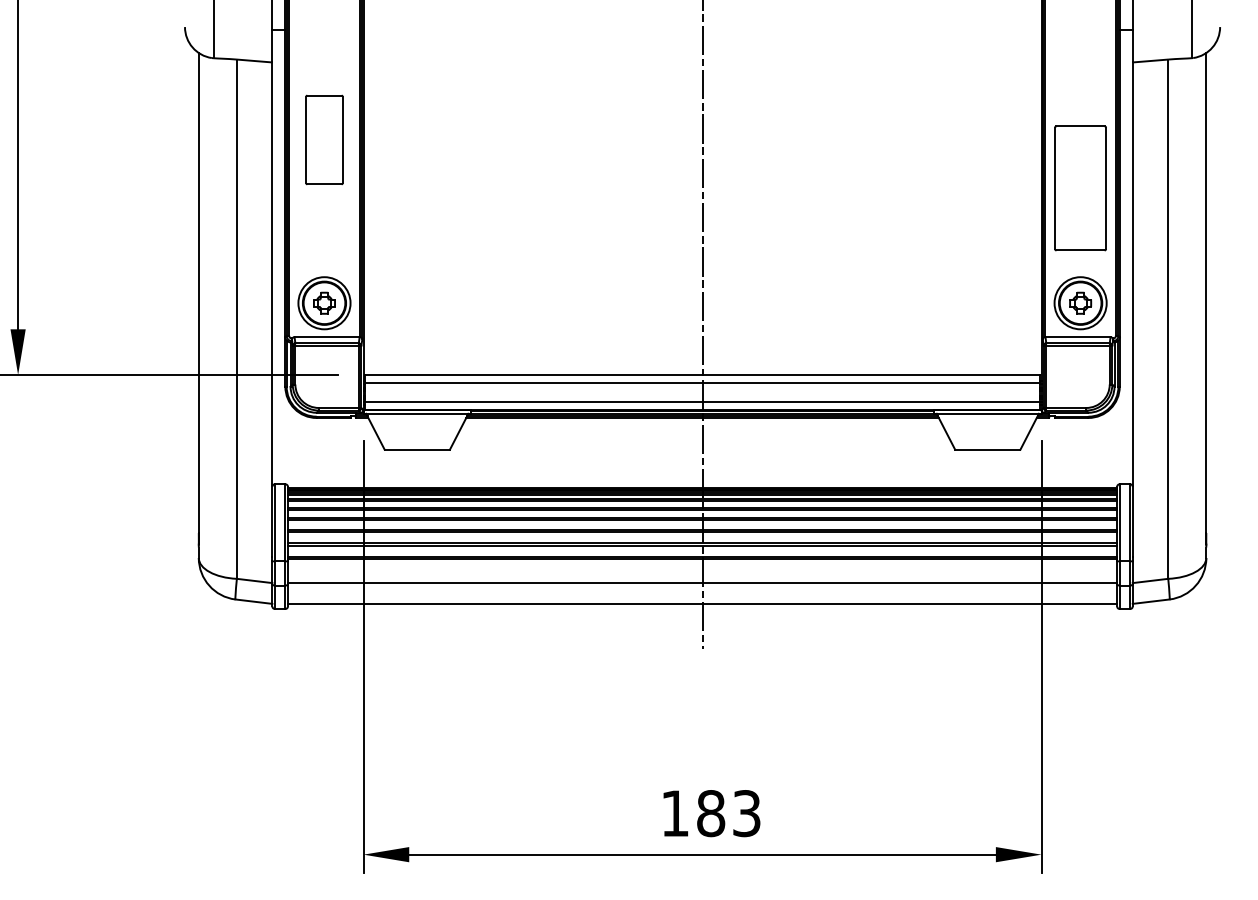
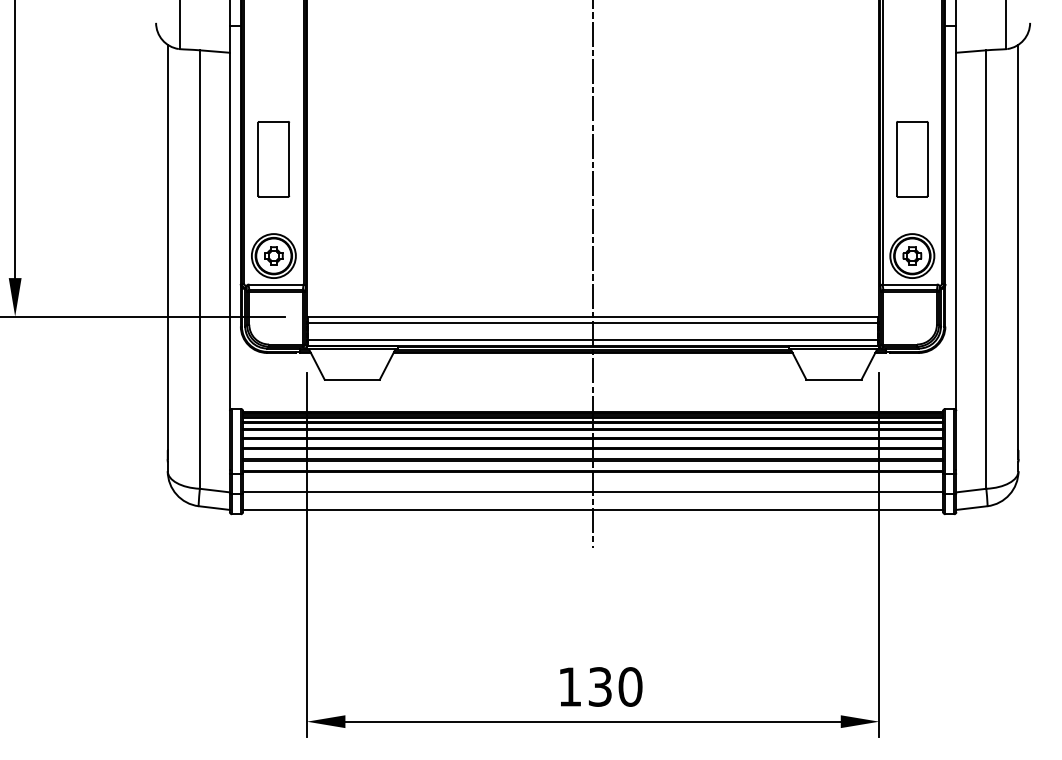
part: (324, 140) -> (273, 159), moved
part: (1080, 188) -> (912, 159), size x0.71
text: (729, 812) -> (615, 686), 183 -> 130

